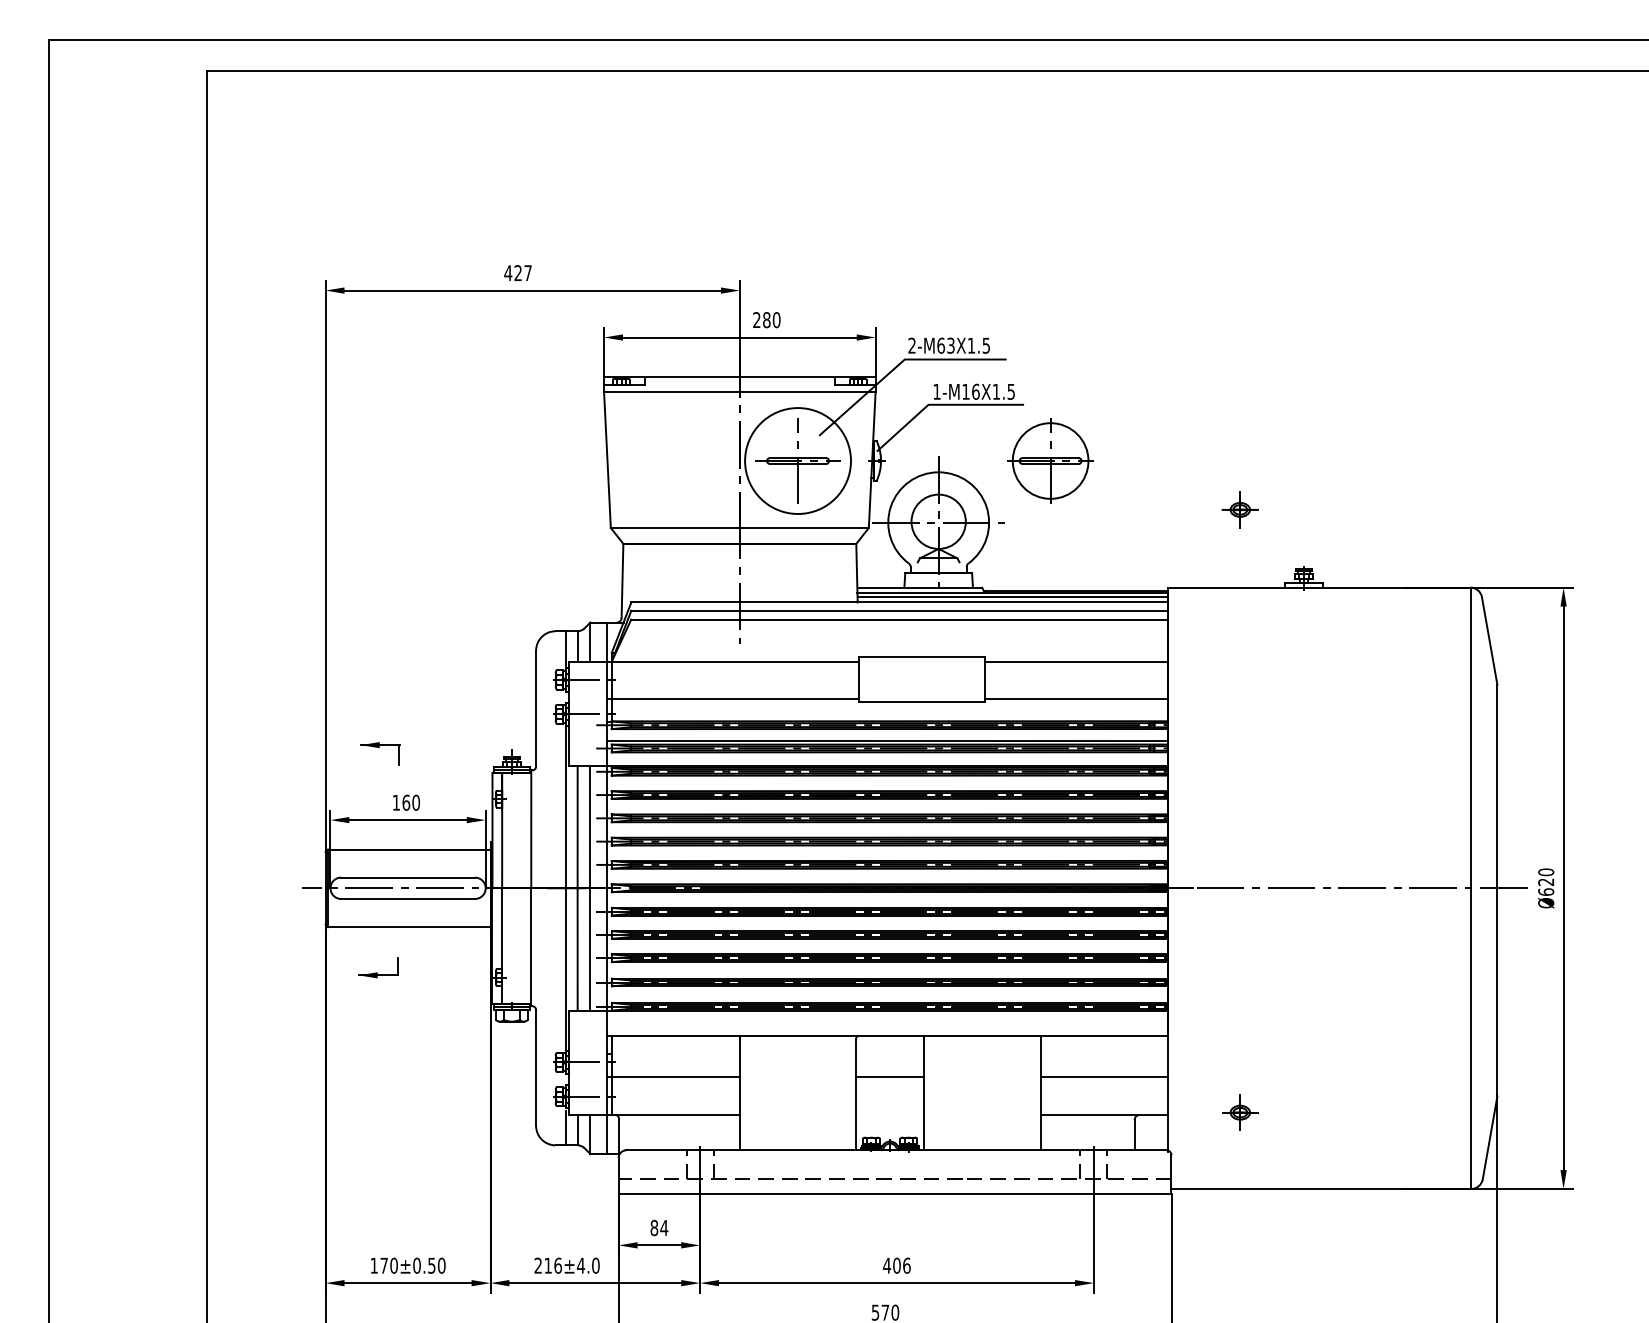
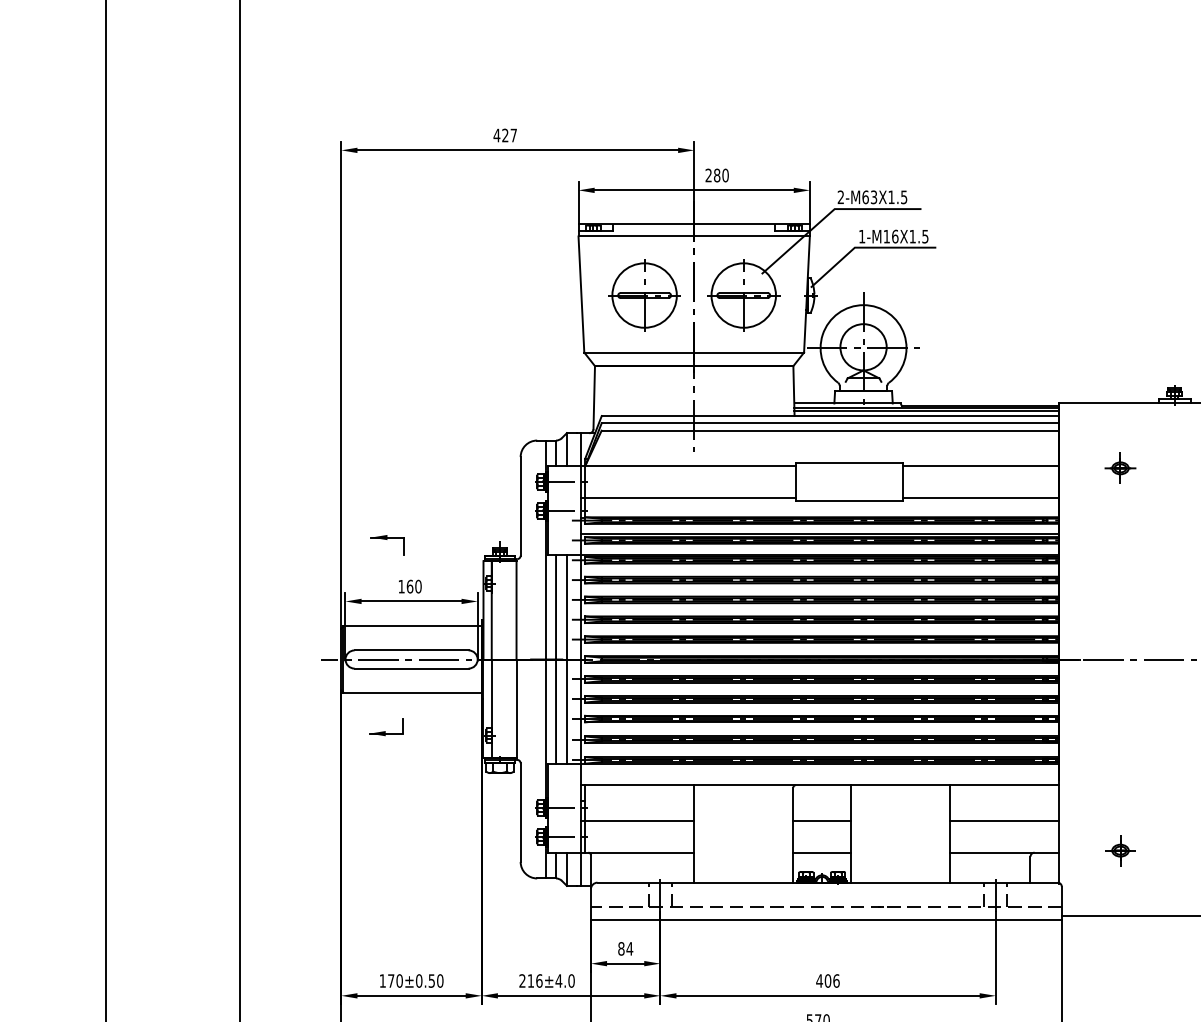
circle: (797, 460) -> (743, 295), size x0.71
part: (1050, 460) -> (644, 295), moved
part: (1239, 509) -> (1119, 468), moved
line: (890, 1115) -> (822, 853), added

